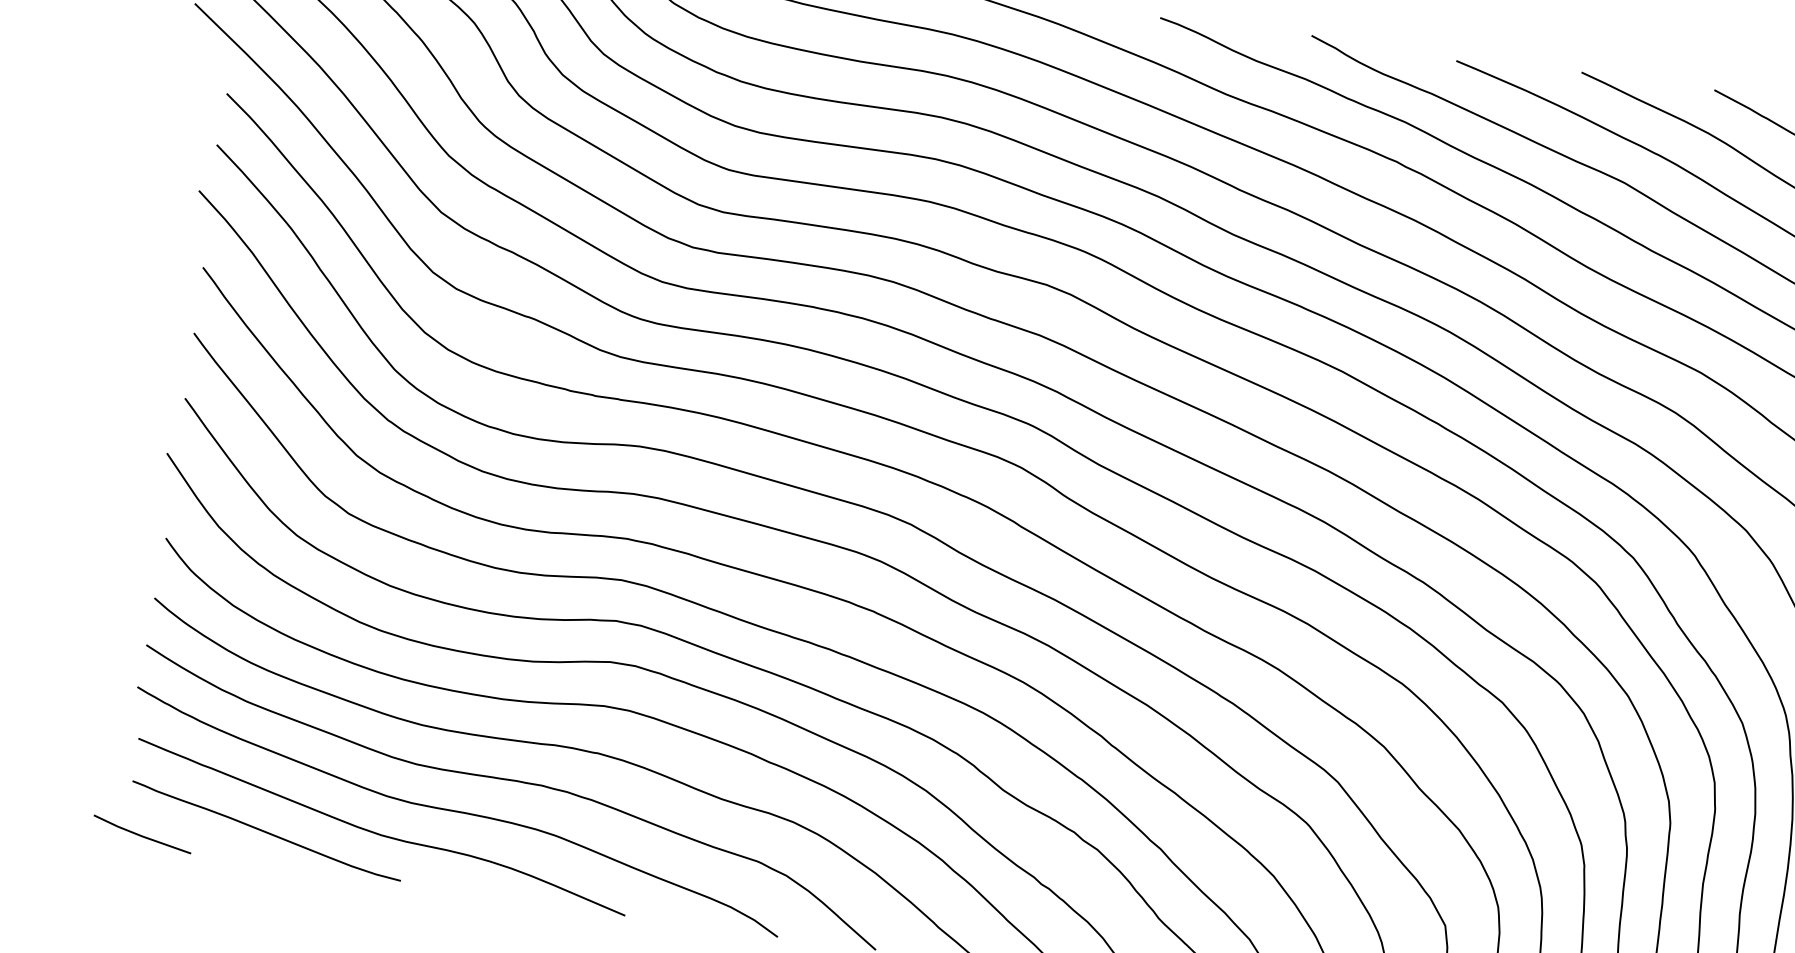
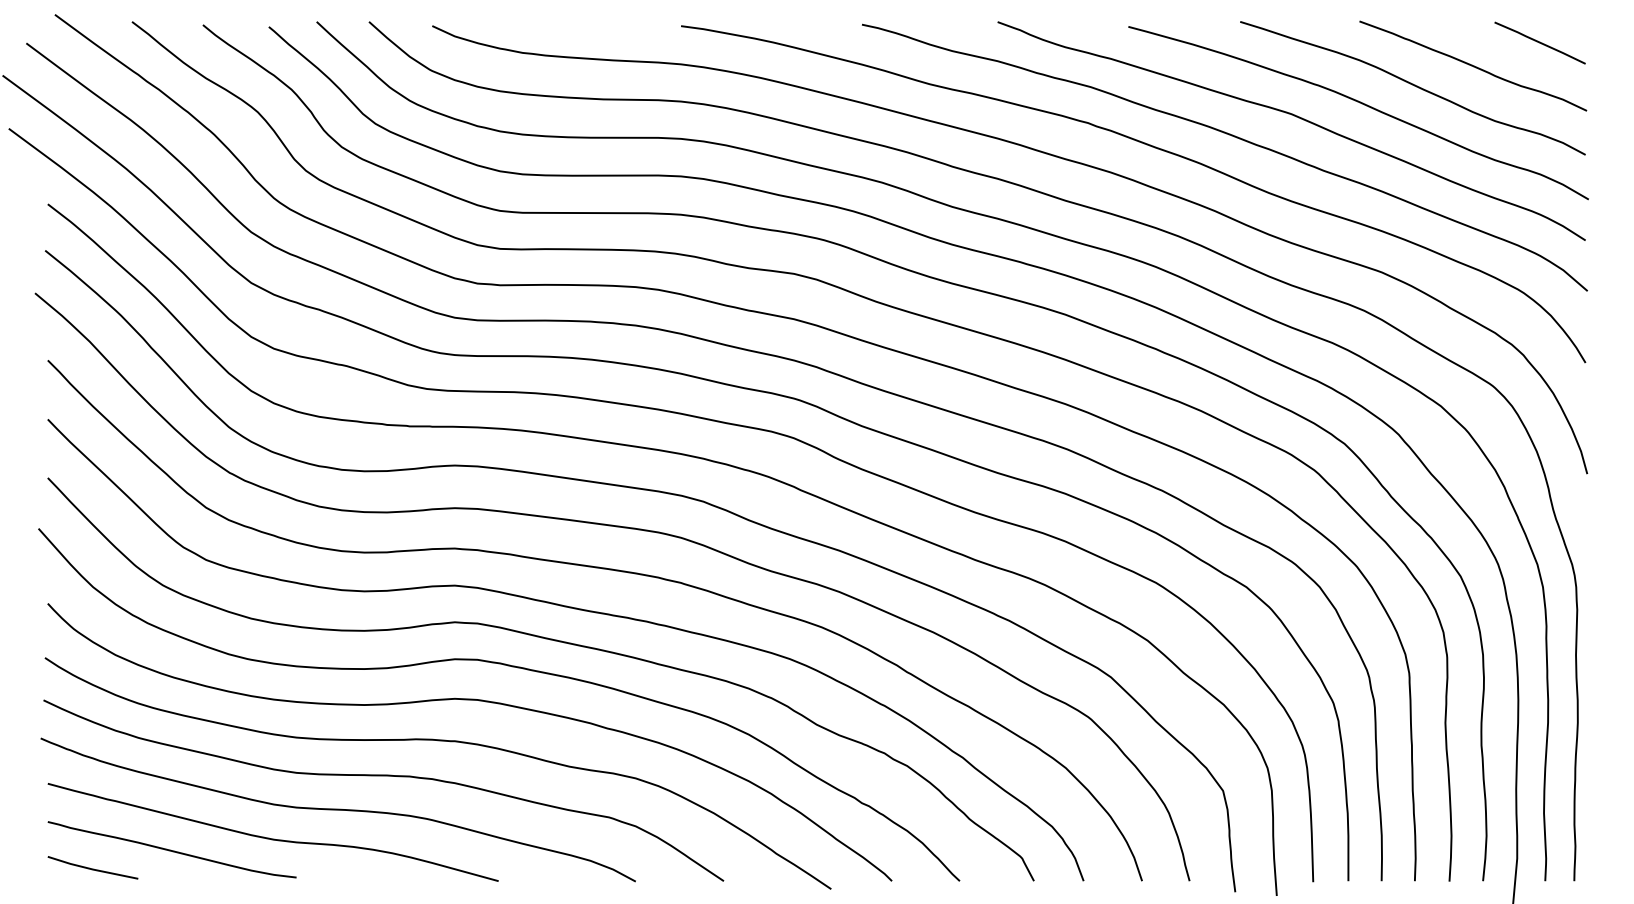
line: (141, 835) -> (92, 868), moved

